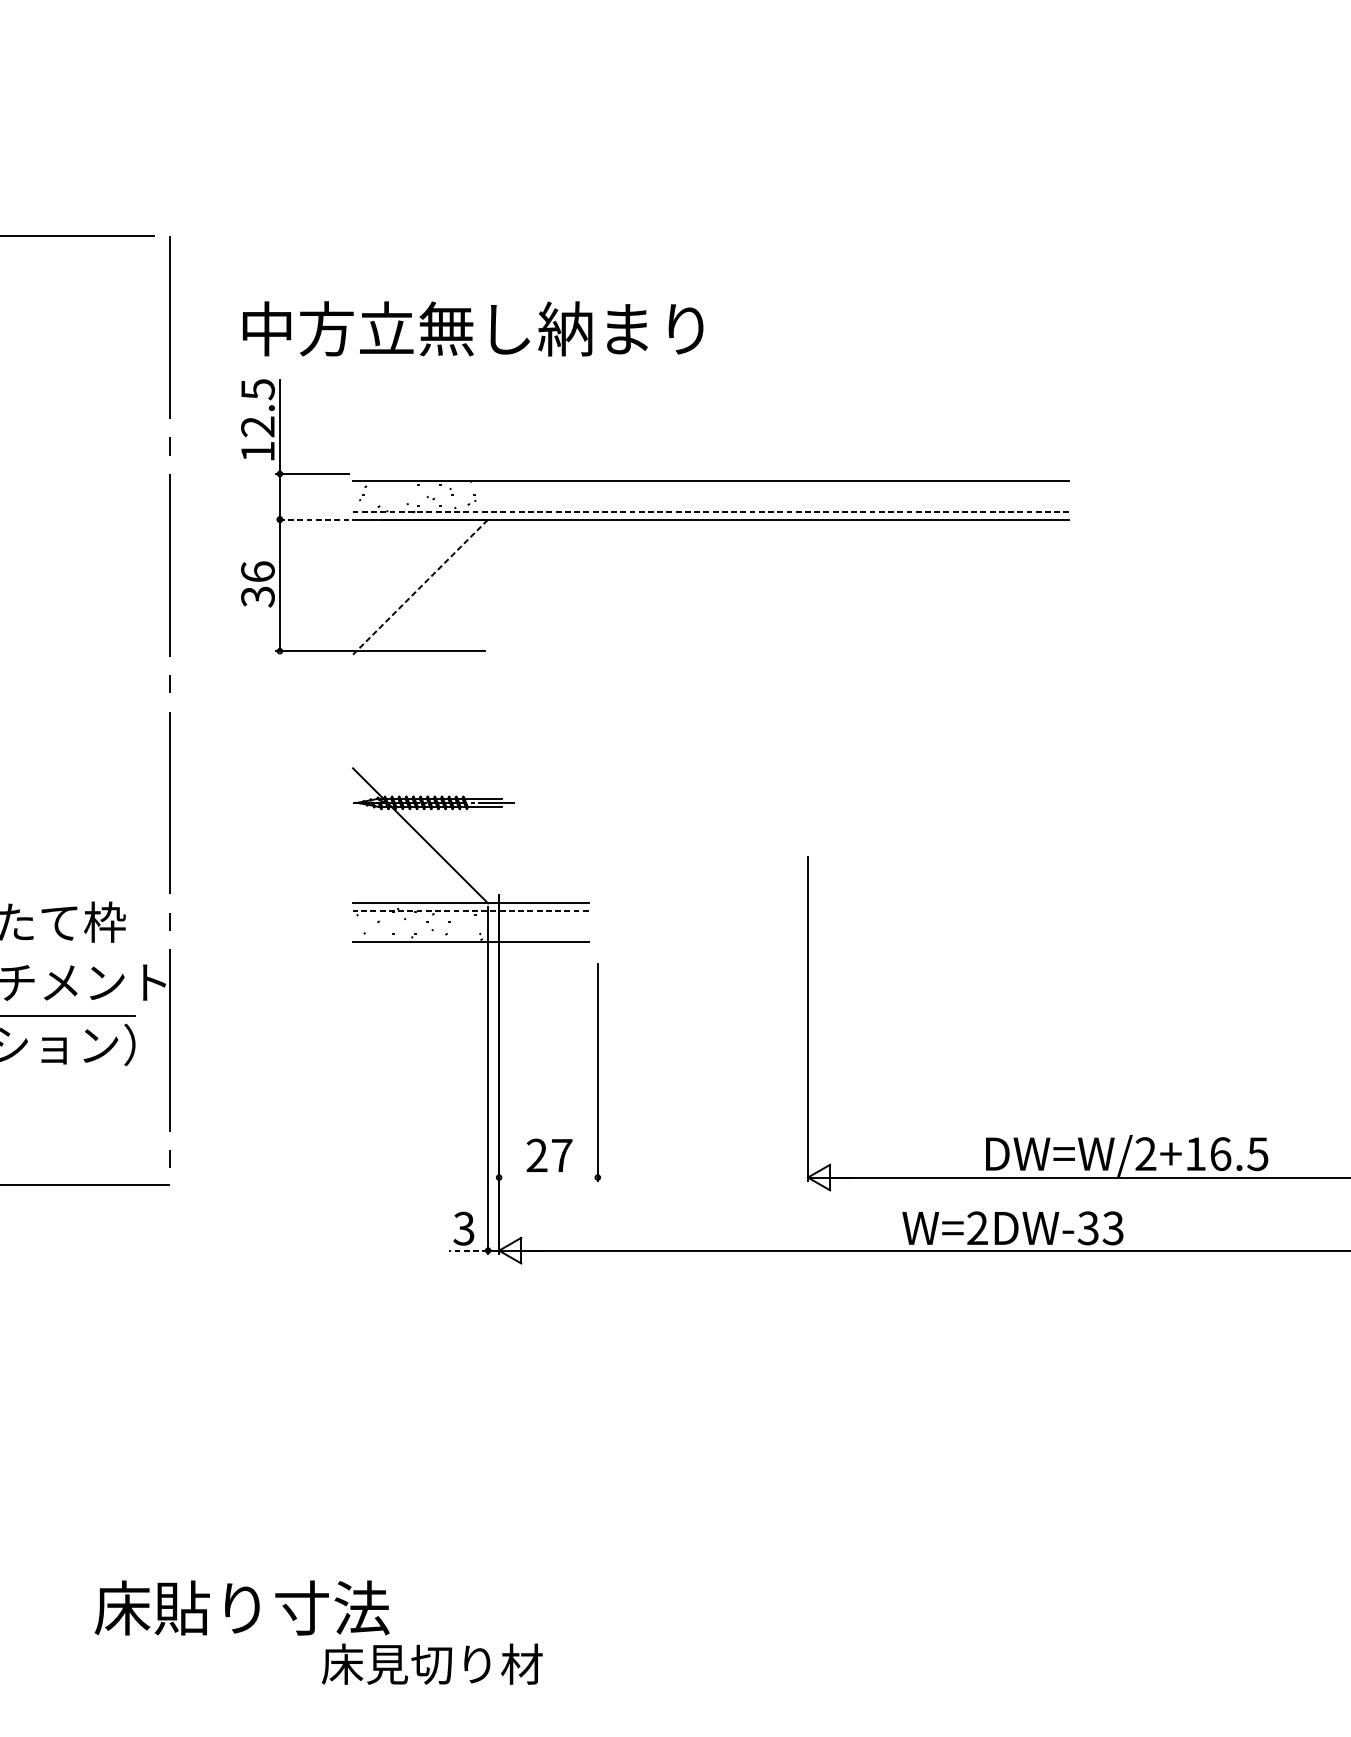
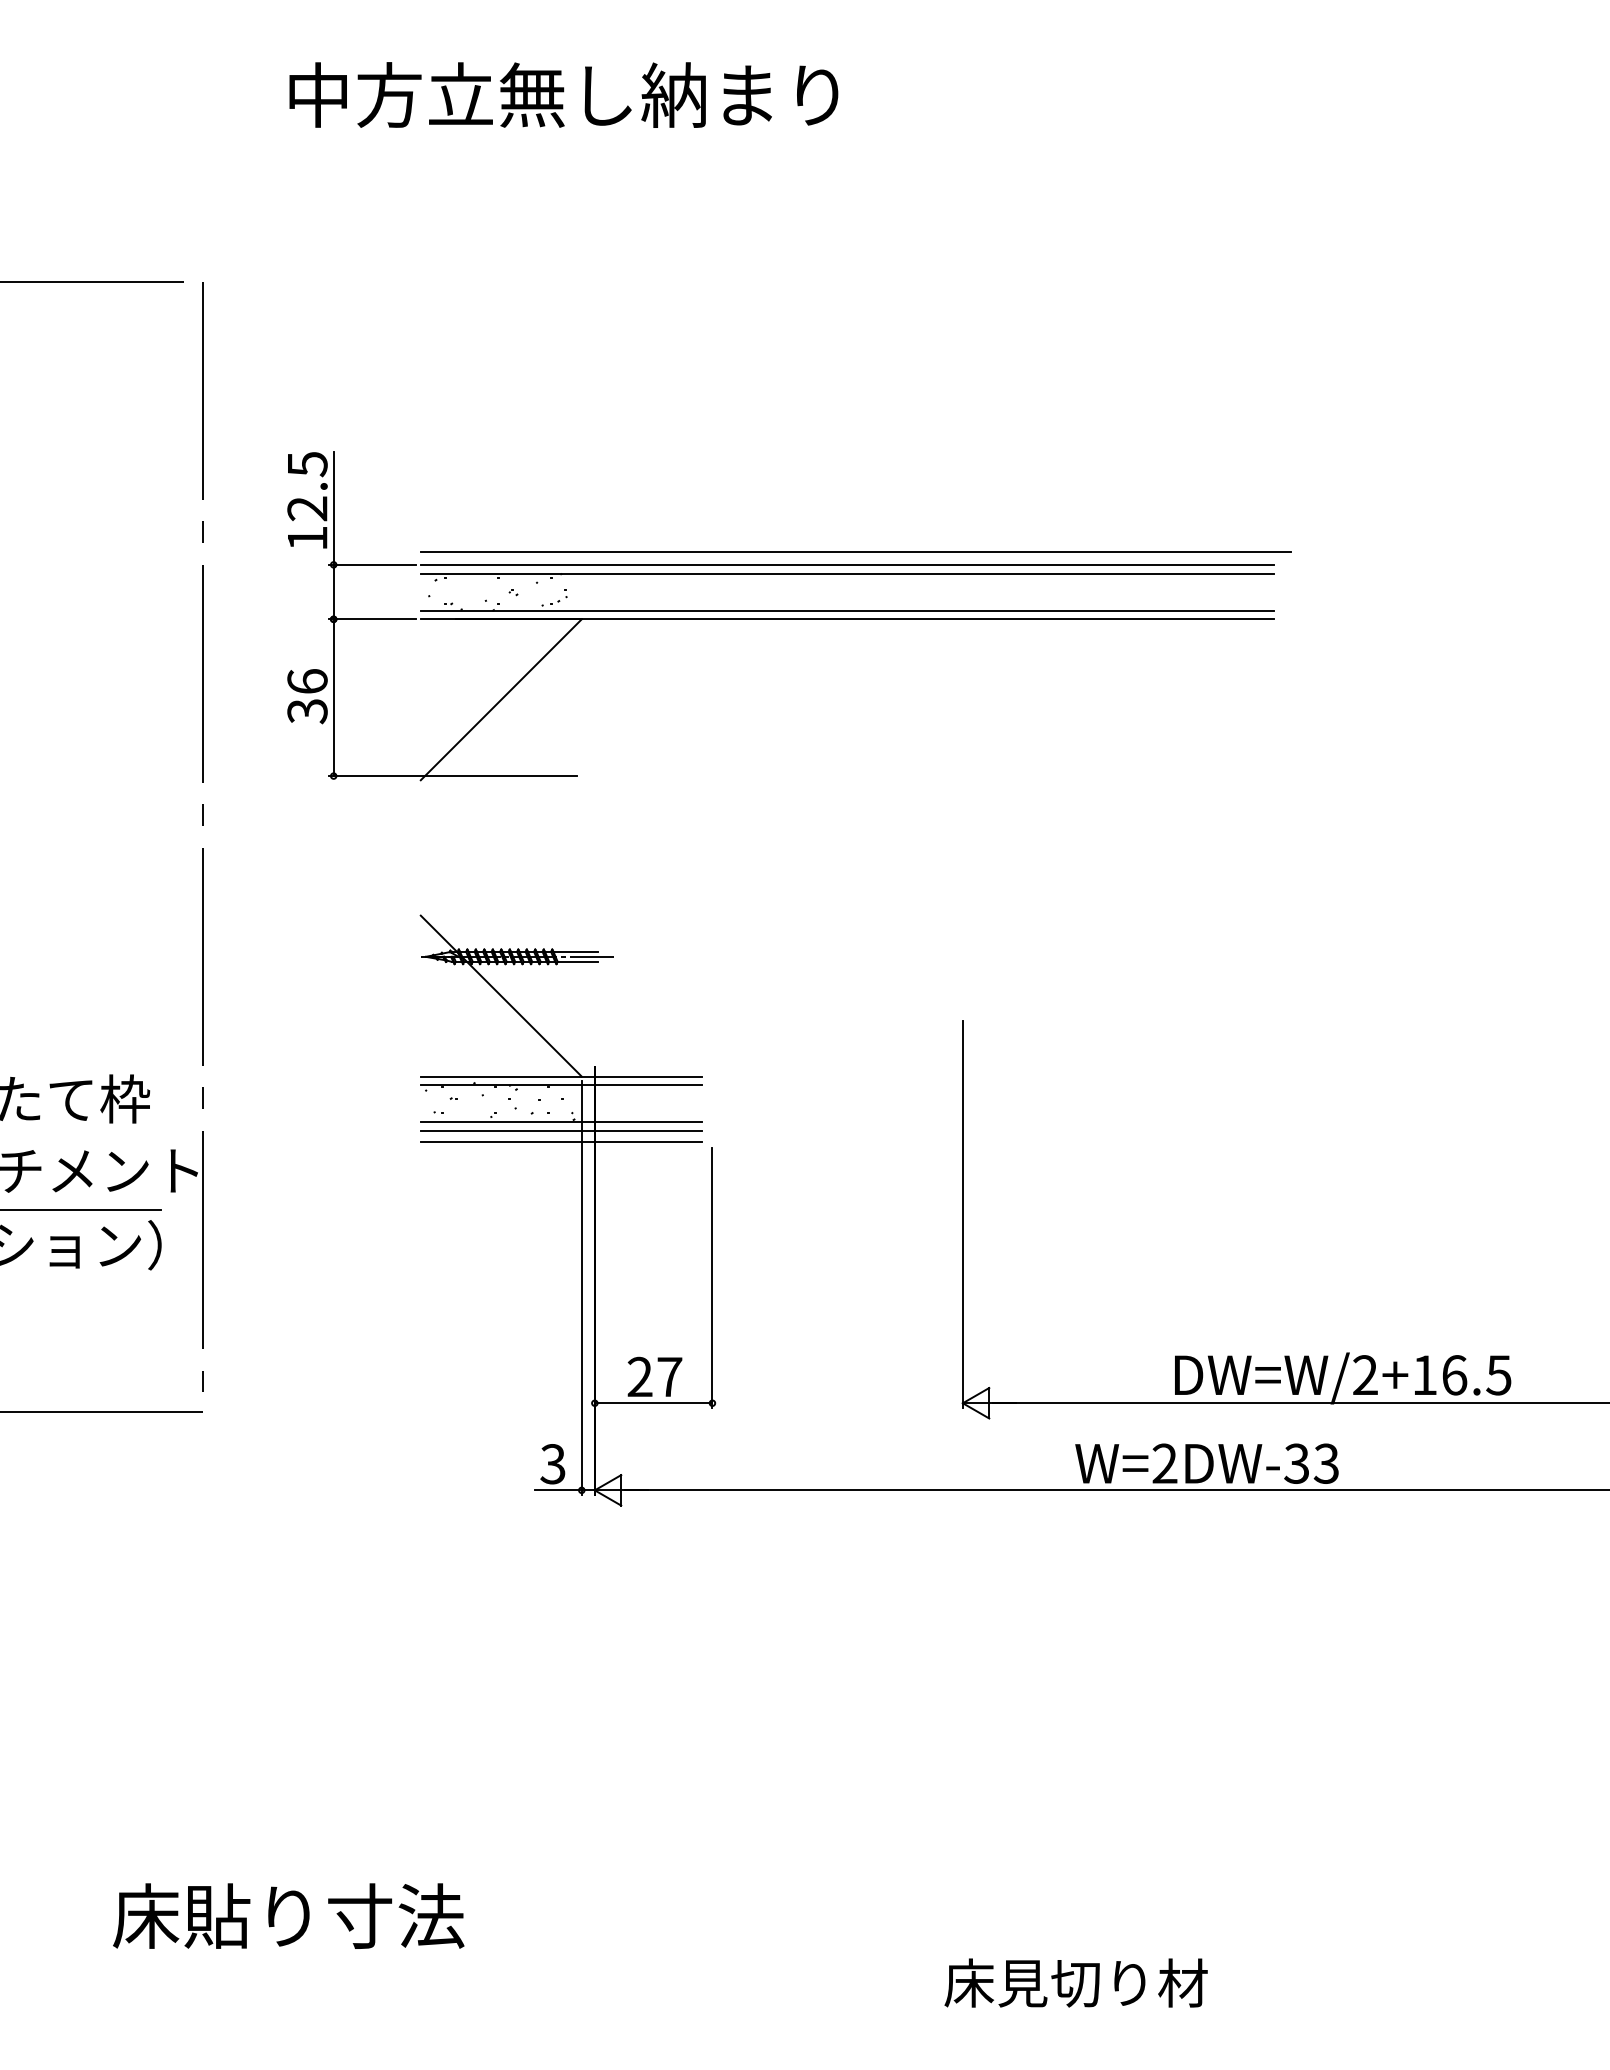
text: (472, 328) -> (563, 94), moved
line: (717, 462) -> (855, 551), added
line: (711, 473) -> (847, 564), added
line: (711, 512) -> (847, 610), dashed -> solid
line: (312, 519) -> (372, 619), dashed -> solid
line: (420, 586) -> (501, 699), dashed -> solid
line: (470, 910) -> (560, 1085), dashed -> solid
line: (470, 949) -> (560, 1131), added
line: (470, 957) -> (560, 1141), added
line: (548, 1177) -> (653, 1403), added
line: (467, 1250) -> (557, 1490), dashed -> solid
text: (431, 1663) -> (1075, 1982), moved

